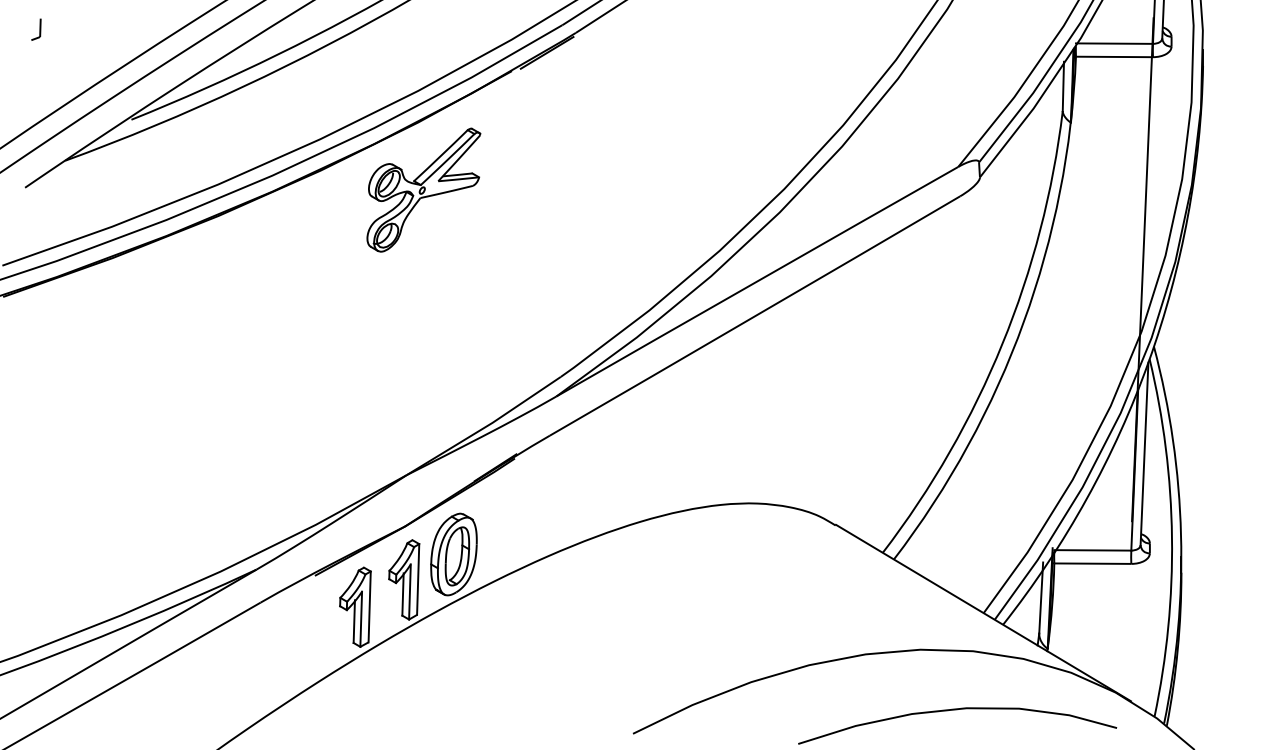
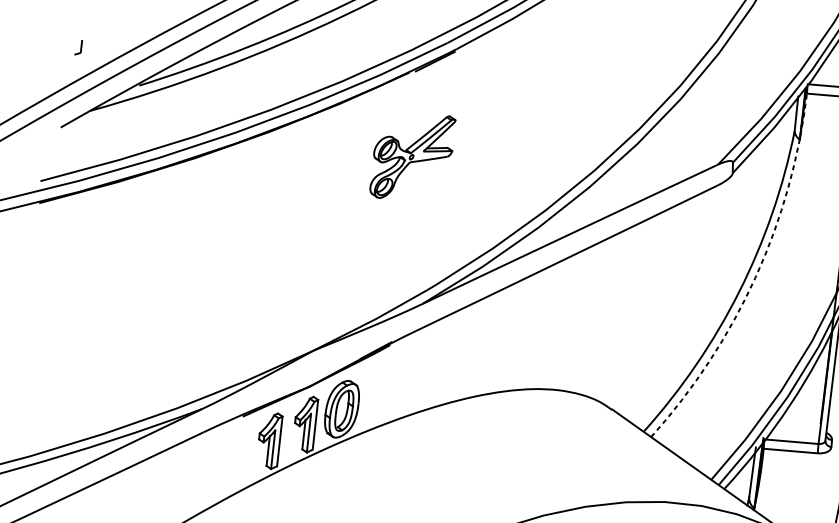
part: (36, 29) -> (78, 47), moved
part: (423, 189) -> (412, 156), moved
arc: (1023, 322) -> (755, 277), solid -> dashed

